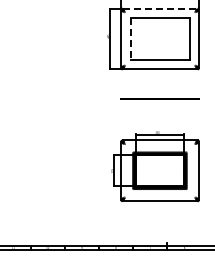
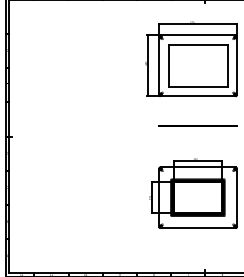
line: (160, 8) -> (198, 35), dashed -> solid
line: (130, 38) -> (168, 65), dashed -> solid

